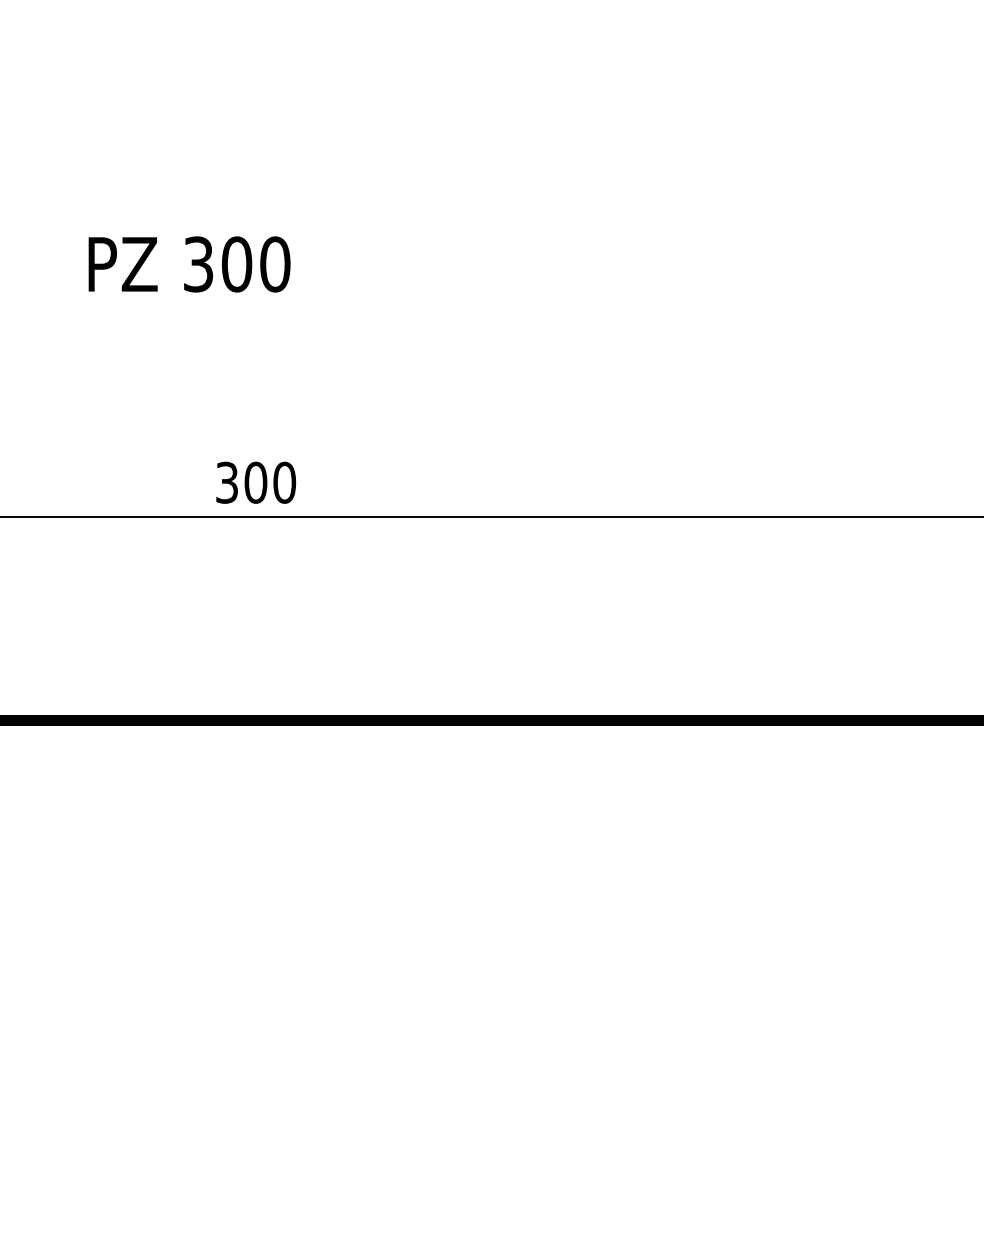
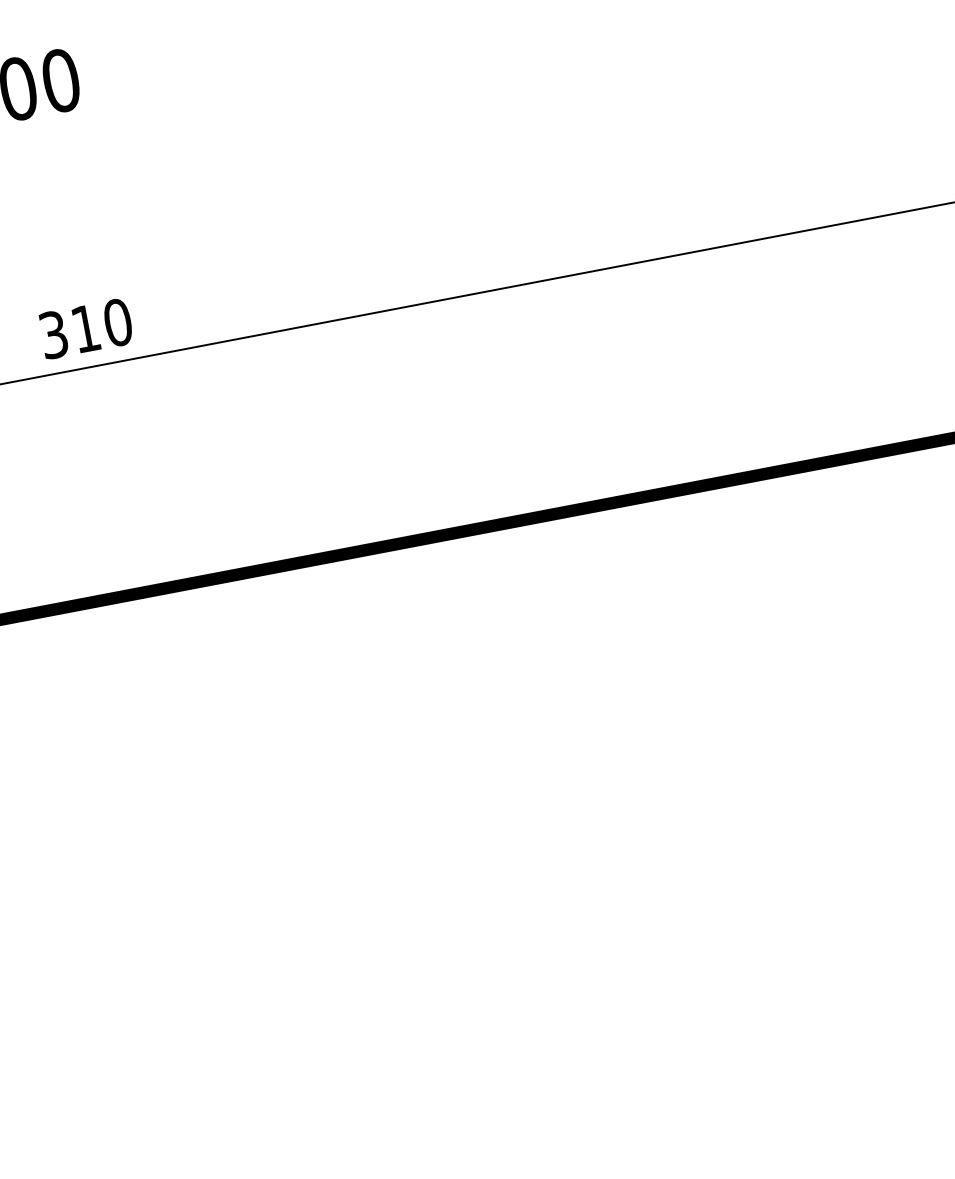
text: (255, 482) -> (85, 328), 300 -> 310

